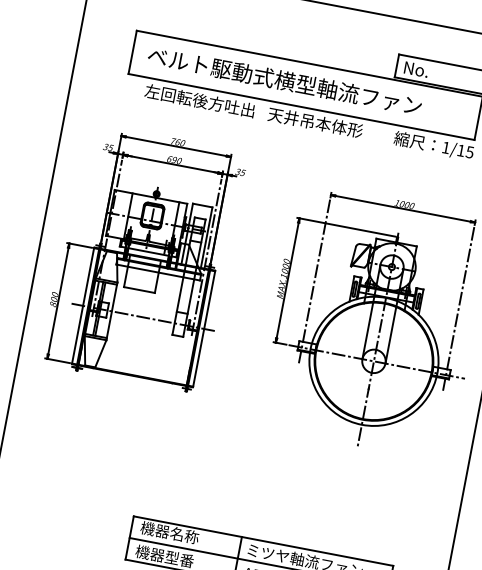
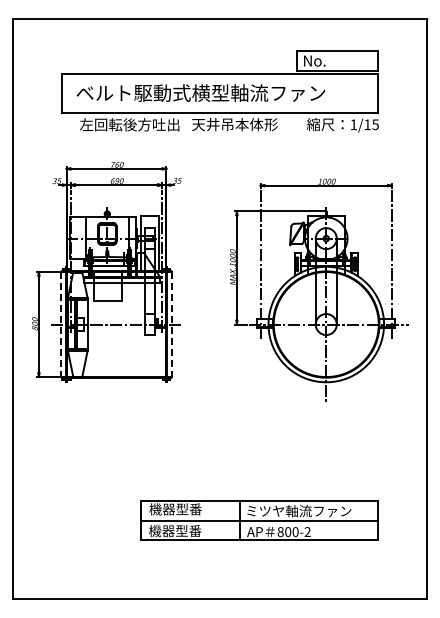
line: (83, 305) -> (61, 324), solid -> dashed
line: (204, 328) -> (171, 324), solid -> dashed
text: (183, 535) -> (188, 509), 機器名称 -> 機器型番

